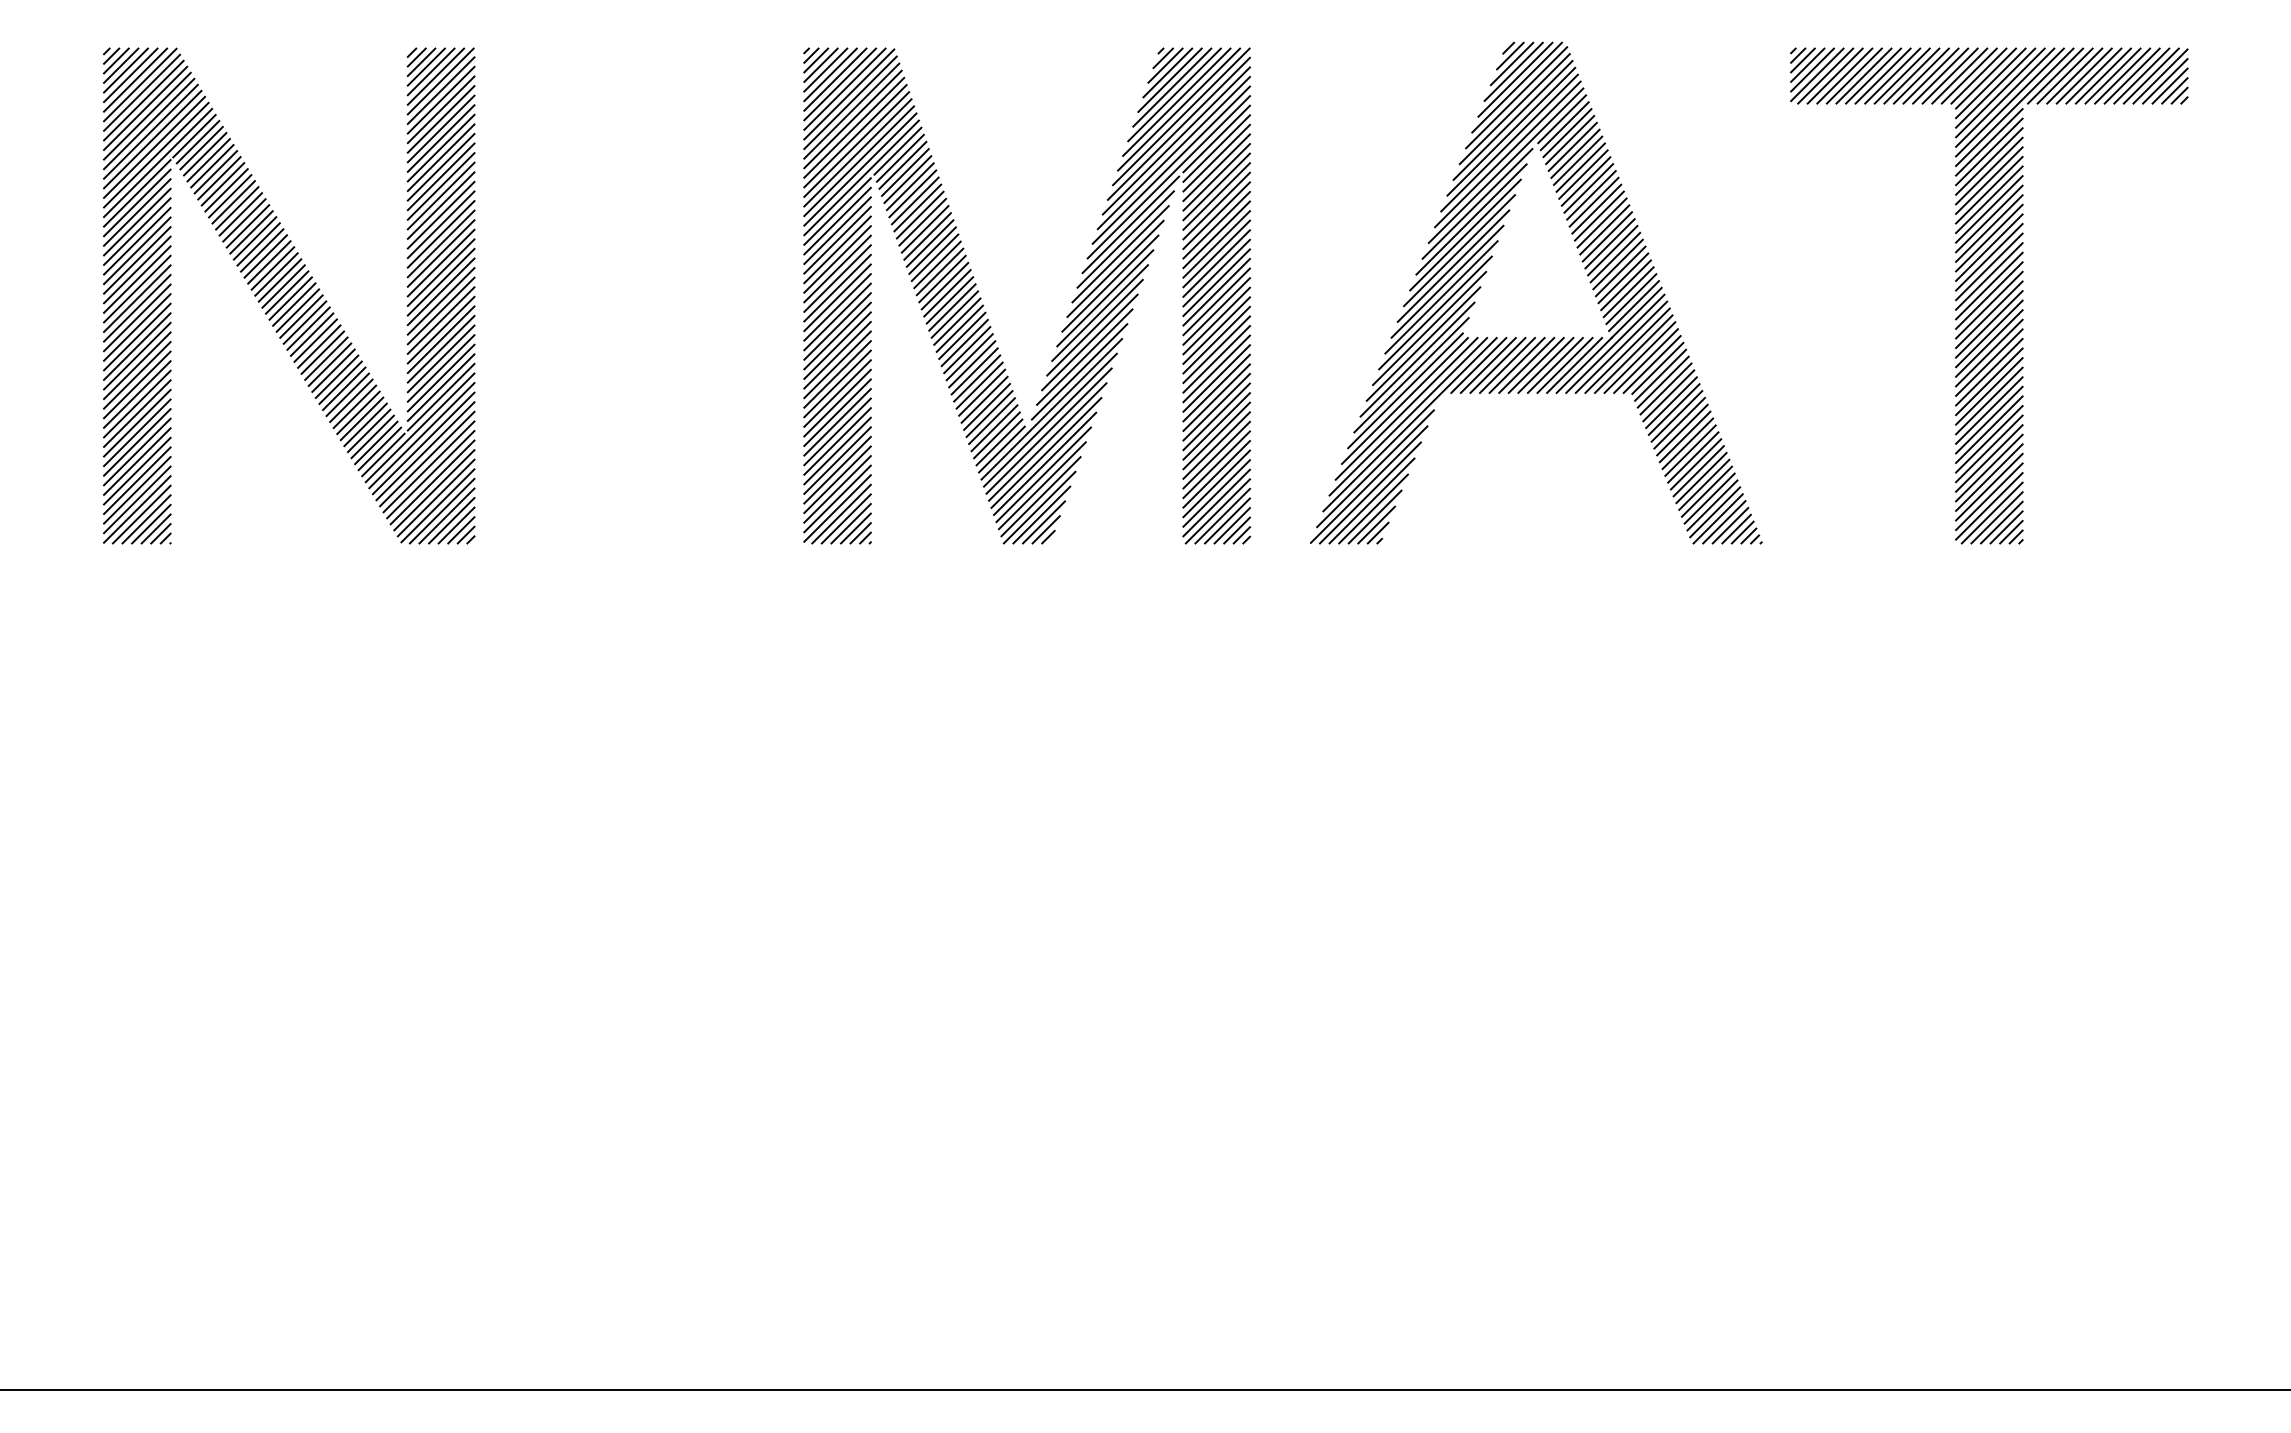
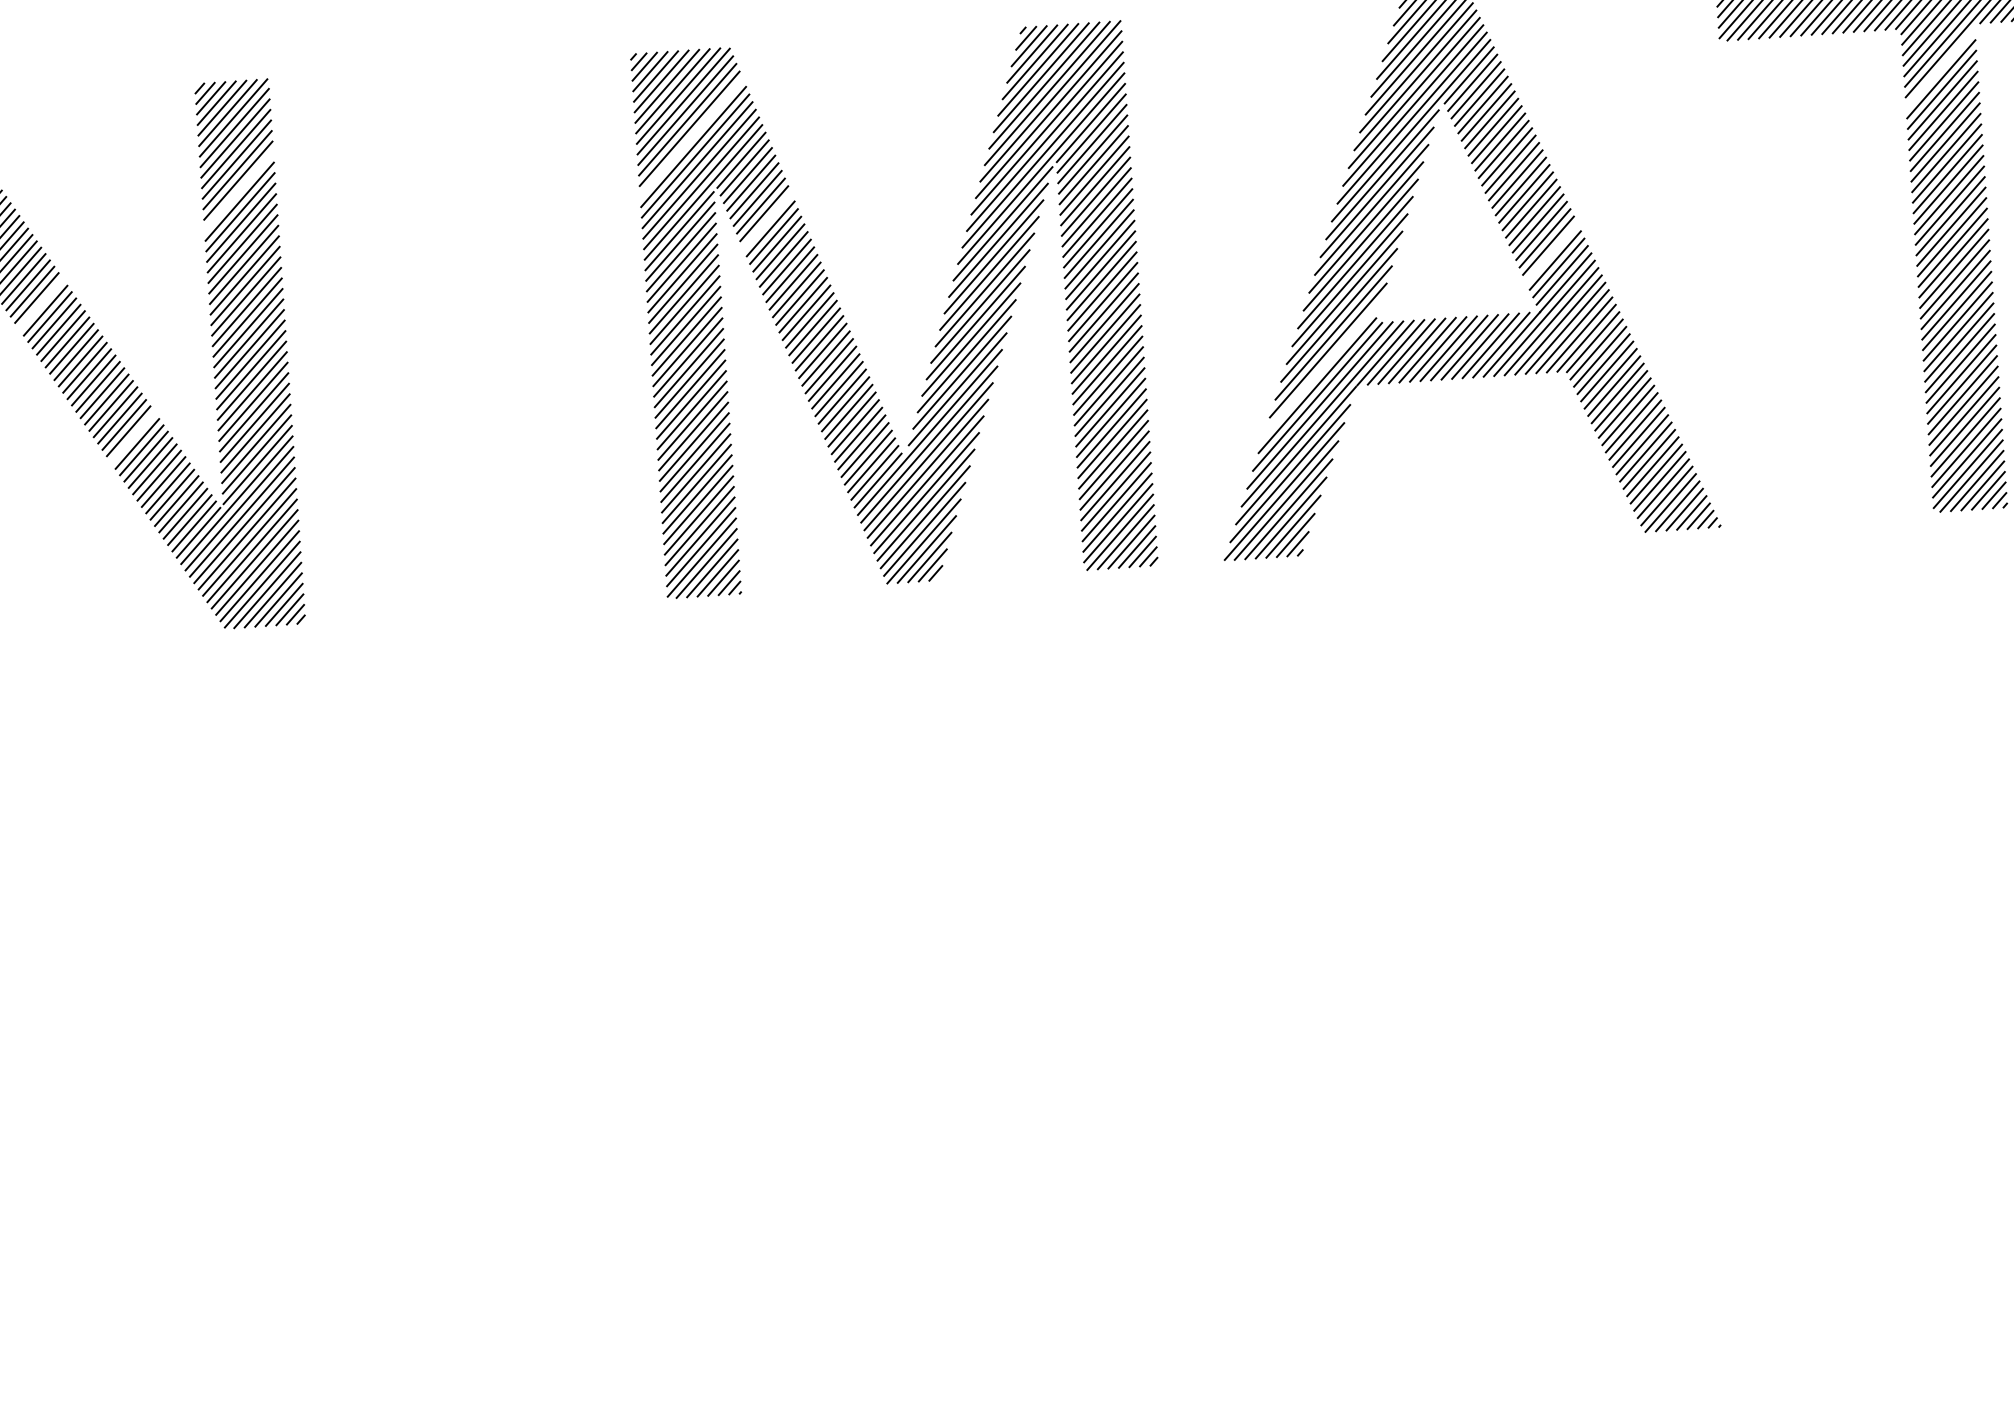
line: (854, 127) -> (691, 137), removed
line: (1989, 142) -> (1940, 68), removed
line: (440, 147) -> (238, 190), removed
line: (917, 207) -> (767, 220), removed
line: (254, 238) -> (40, 304), removed
line: (1625, 285) -> (1551, 253), removed
line: (329, 364) -> (132, 437), removed
line: (1411, 375) -> (1322, 368), removed

